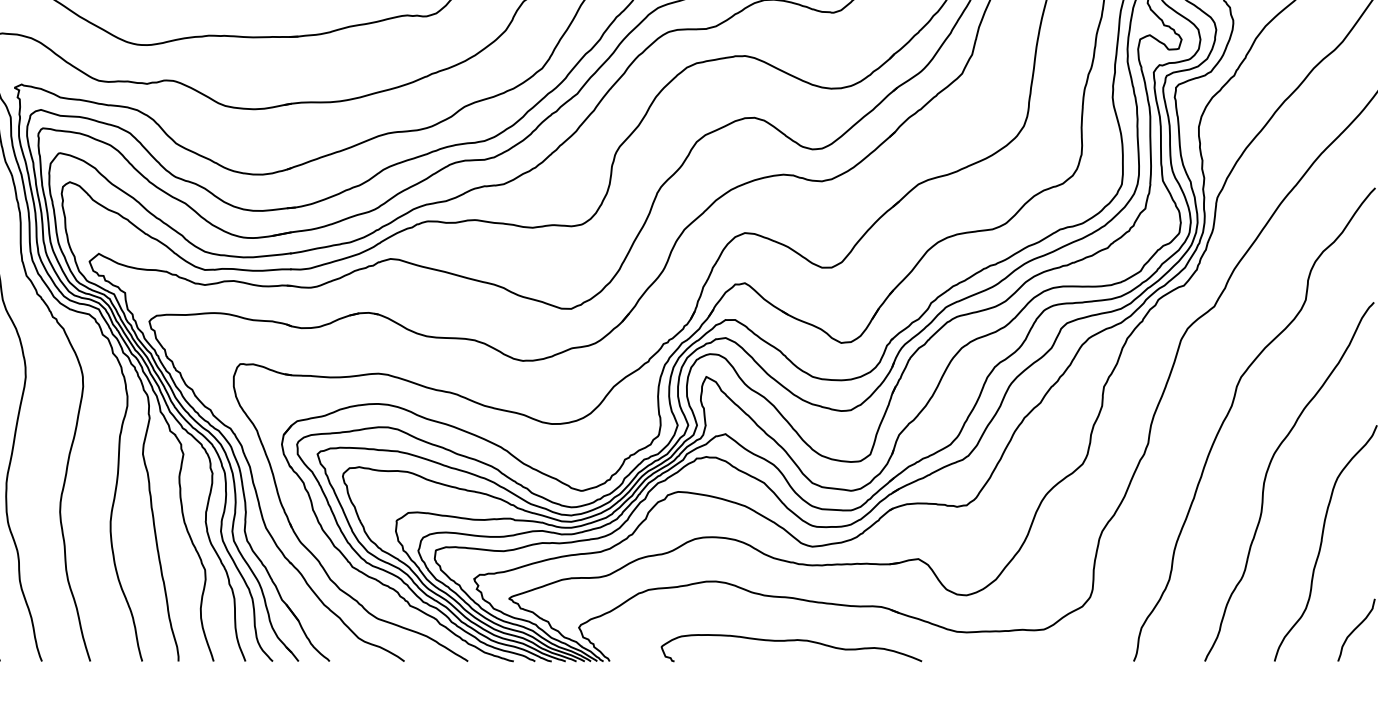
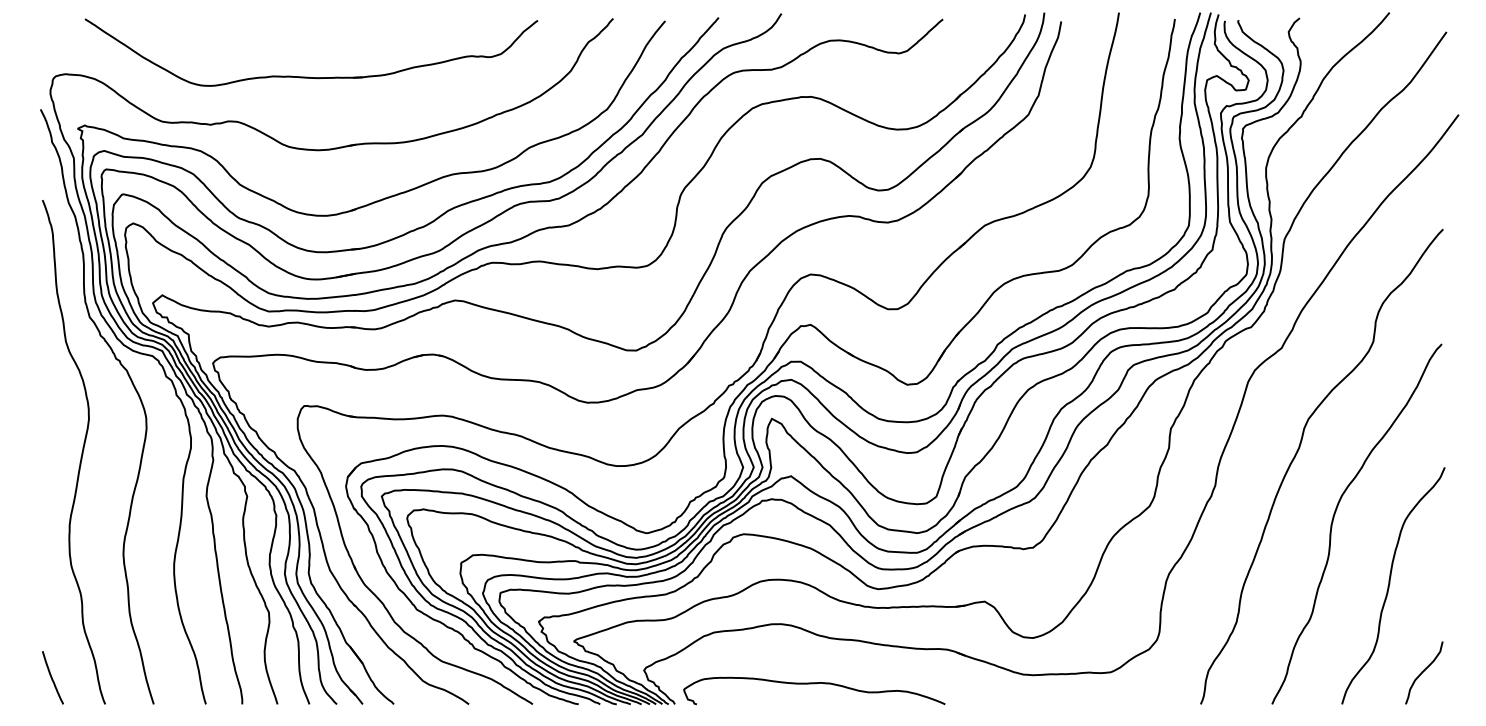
curve: (791, 641) -> (814, 684), moved

